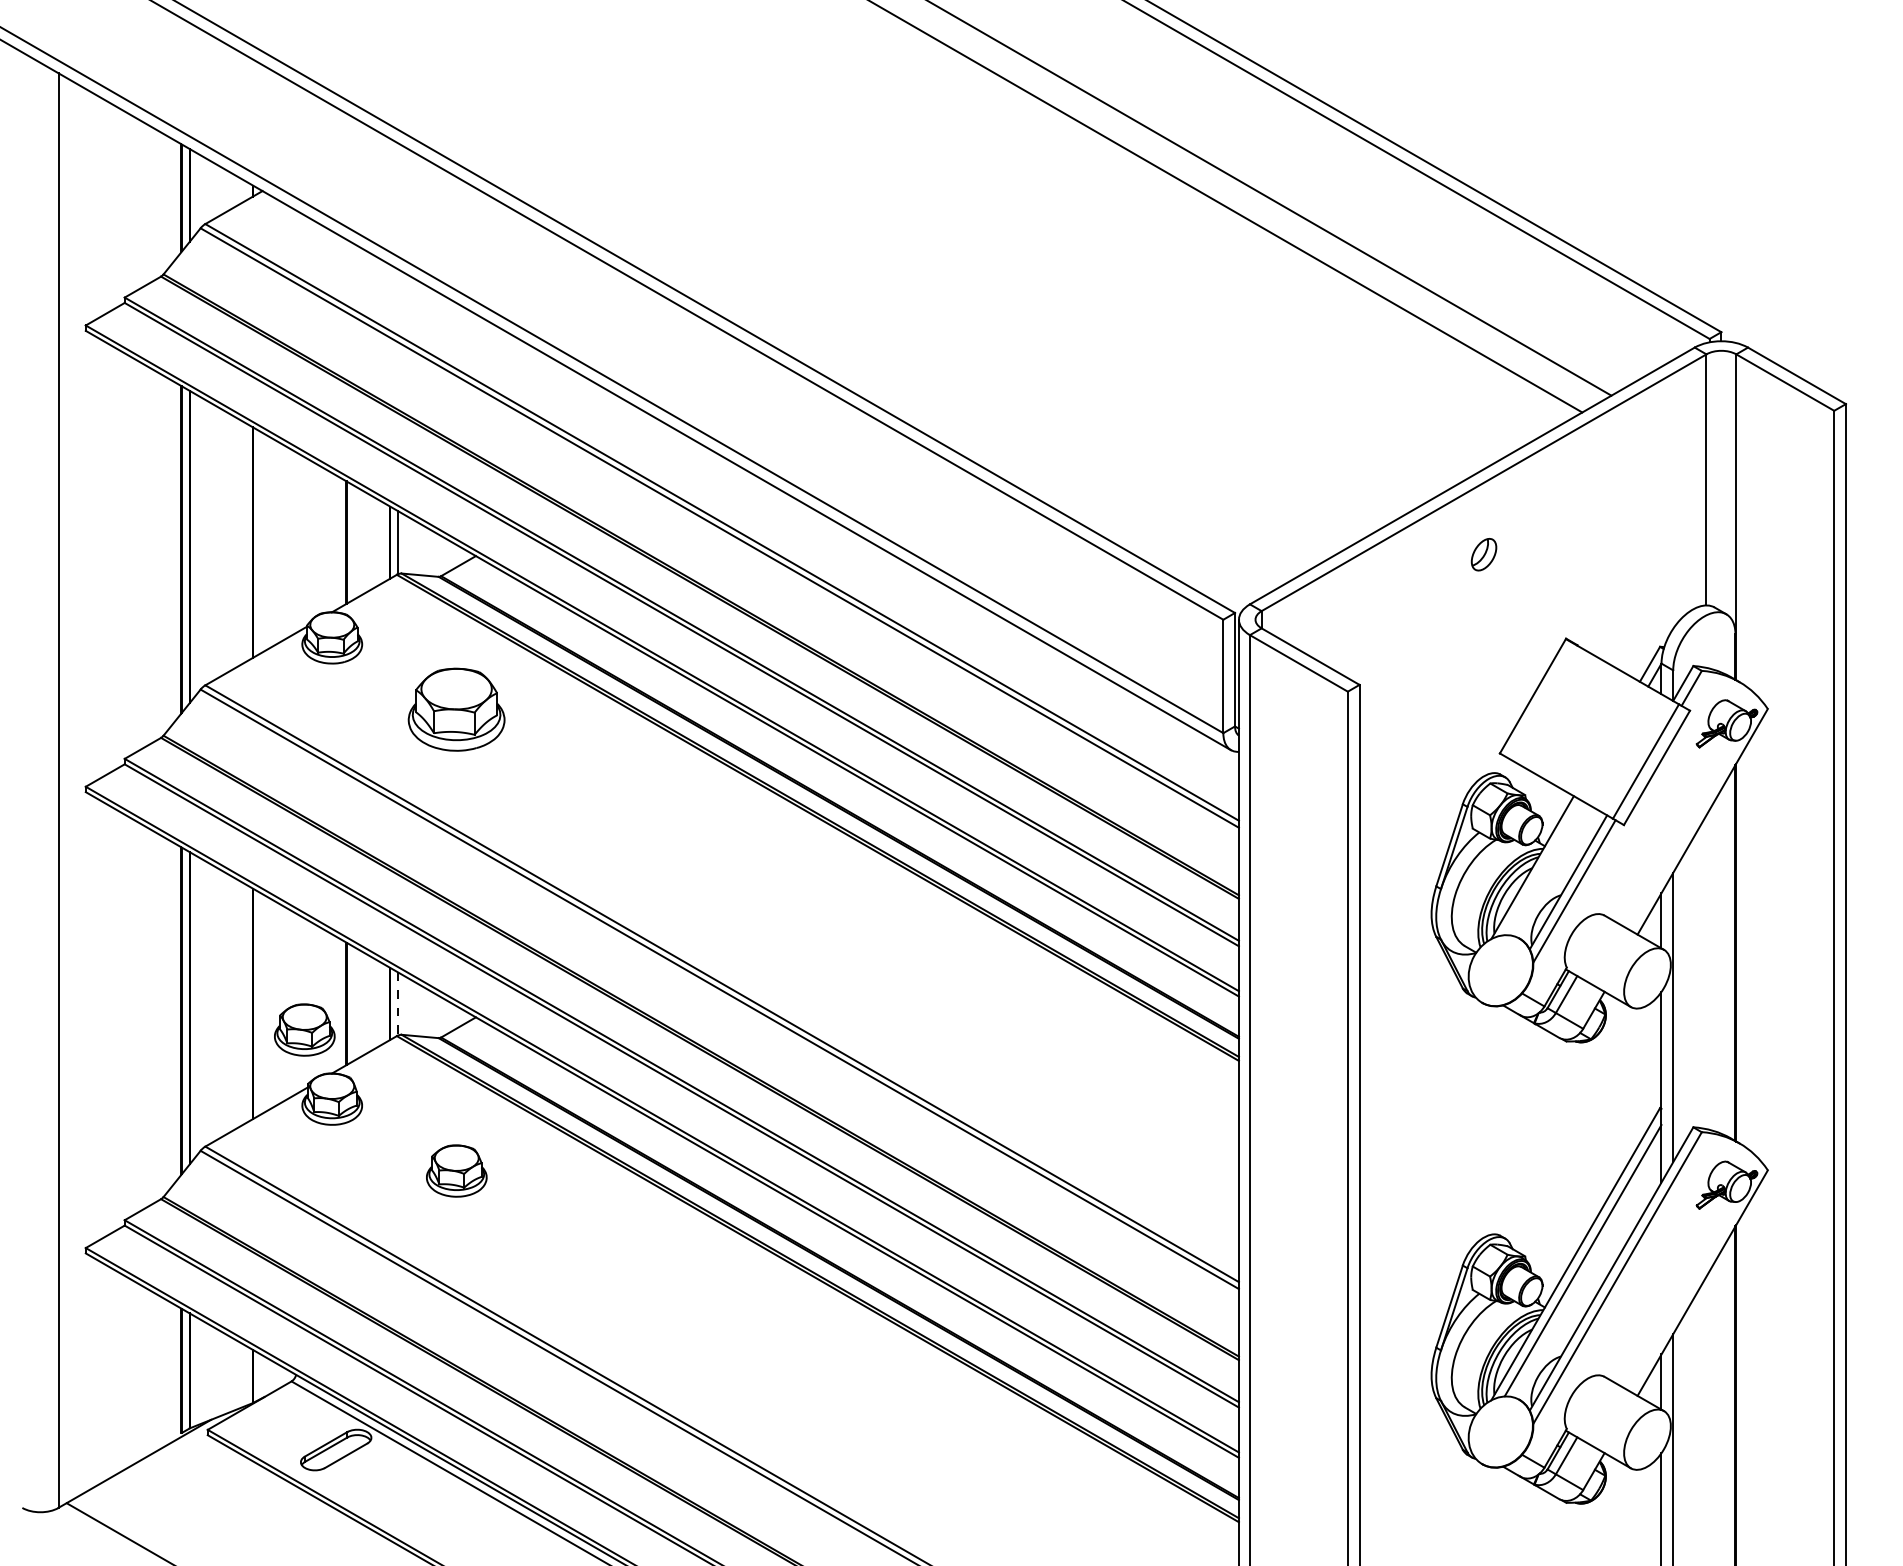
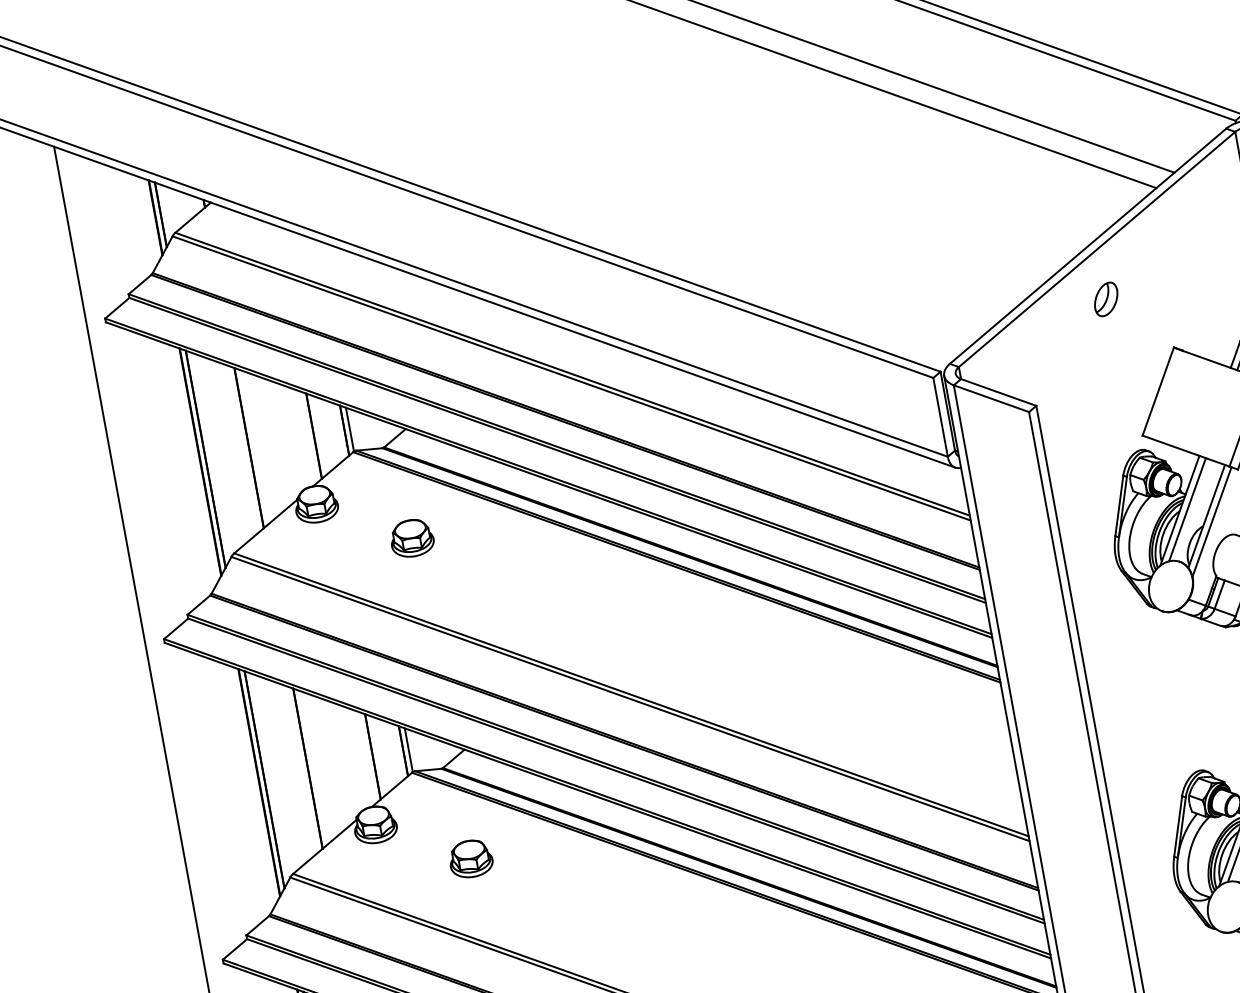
part: (1483, 554) -> (1105, 299), size x1.43
part: (456, 709) -> (411, 538), size x0.62
line: (1543, 868) -> (1187, 510), added
line: (398, 1003) -> (409, 749), dashed -> solid
part: (304, 1029) -> (347, 779), removed

